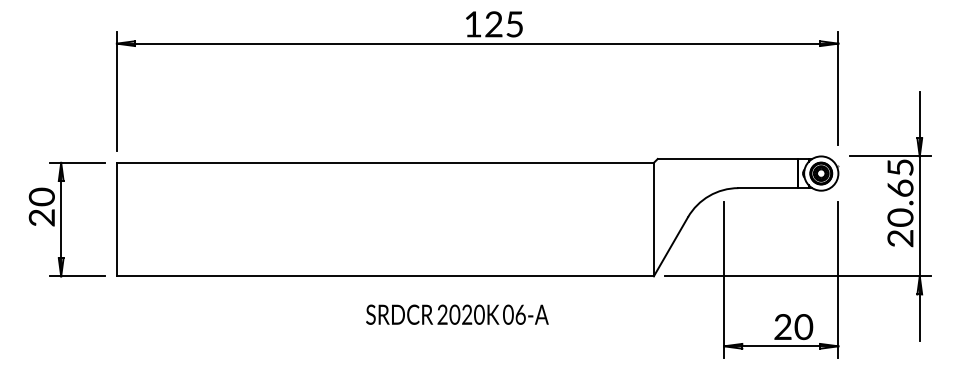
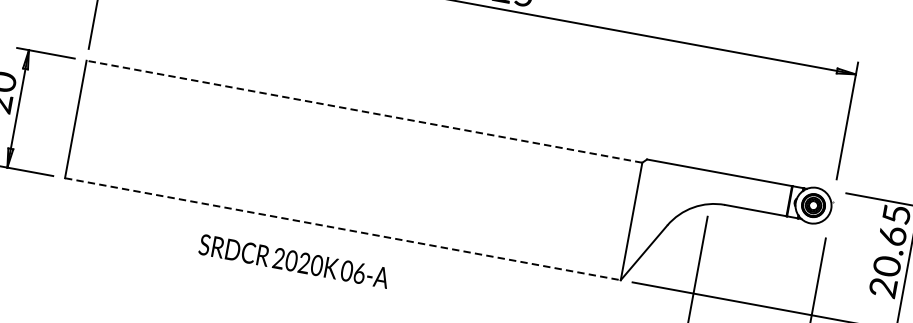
line: (384, 162) -> (363, 111), solid -> dashed
line: (385, 276) -> (343, 229), solid -> dashed
text: (457, 314) -> (294, 261), moved

